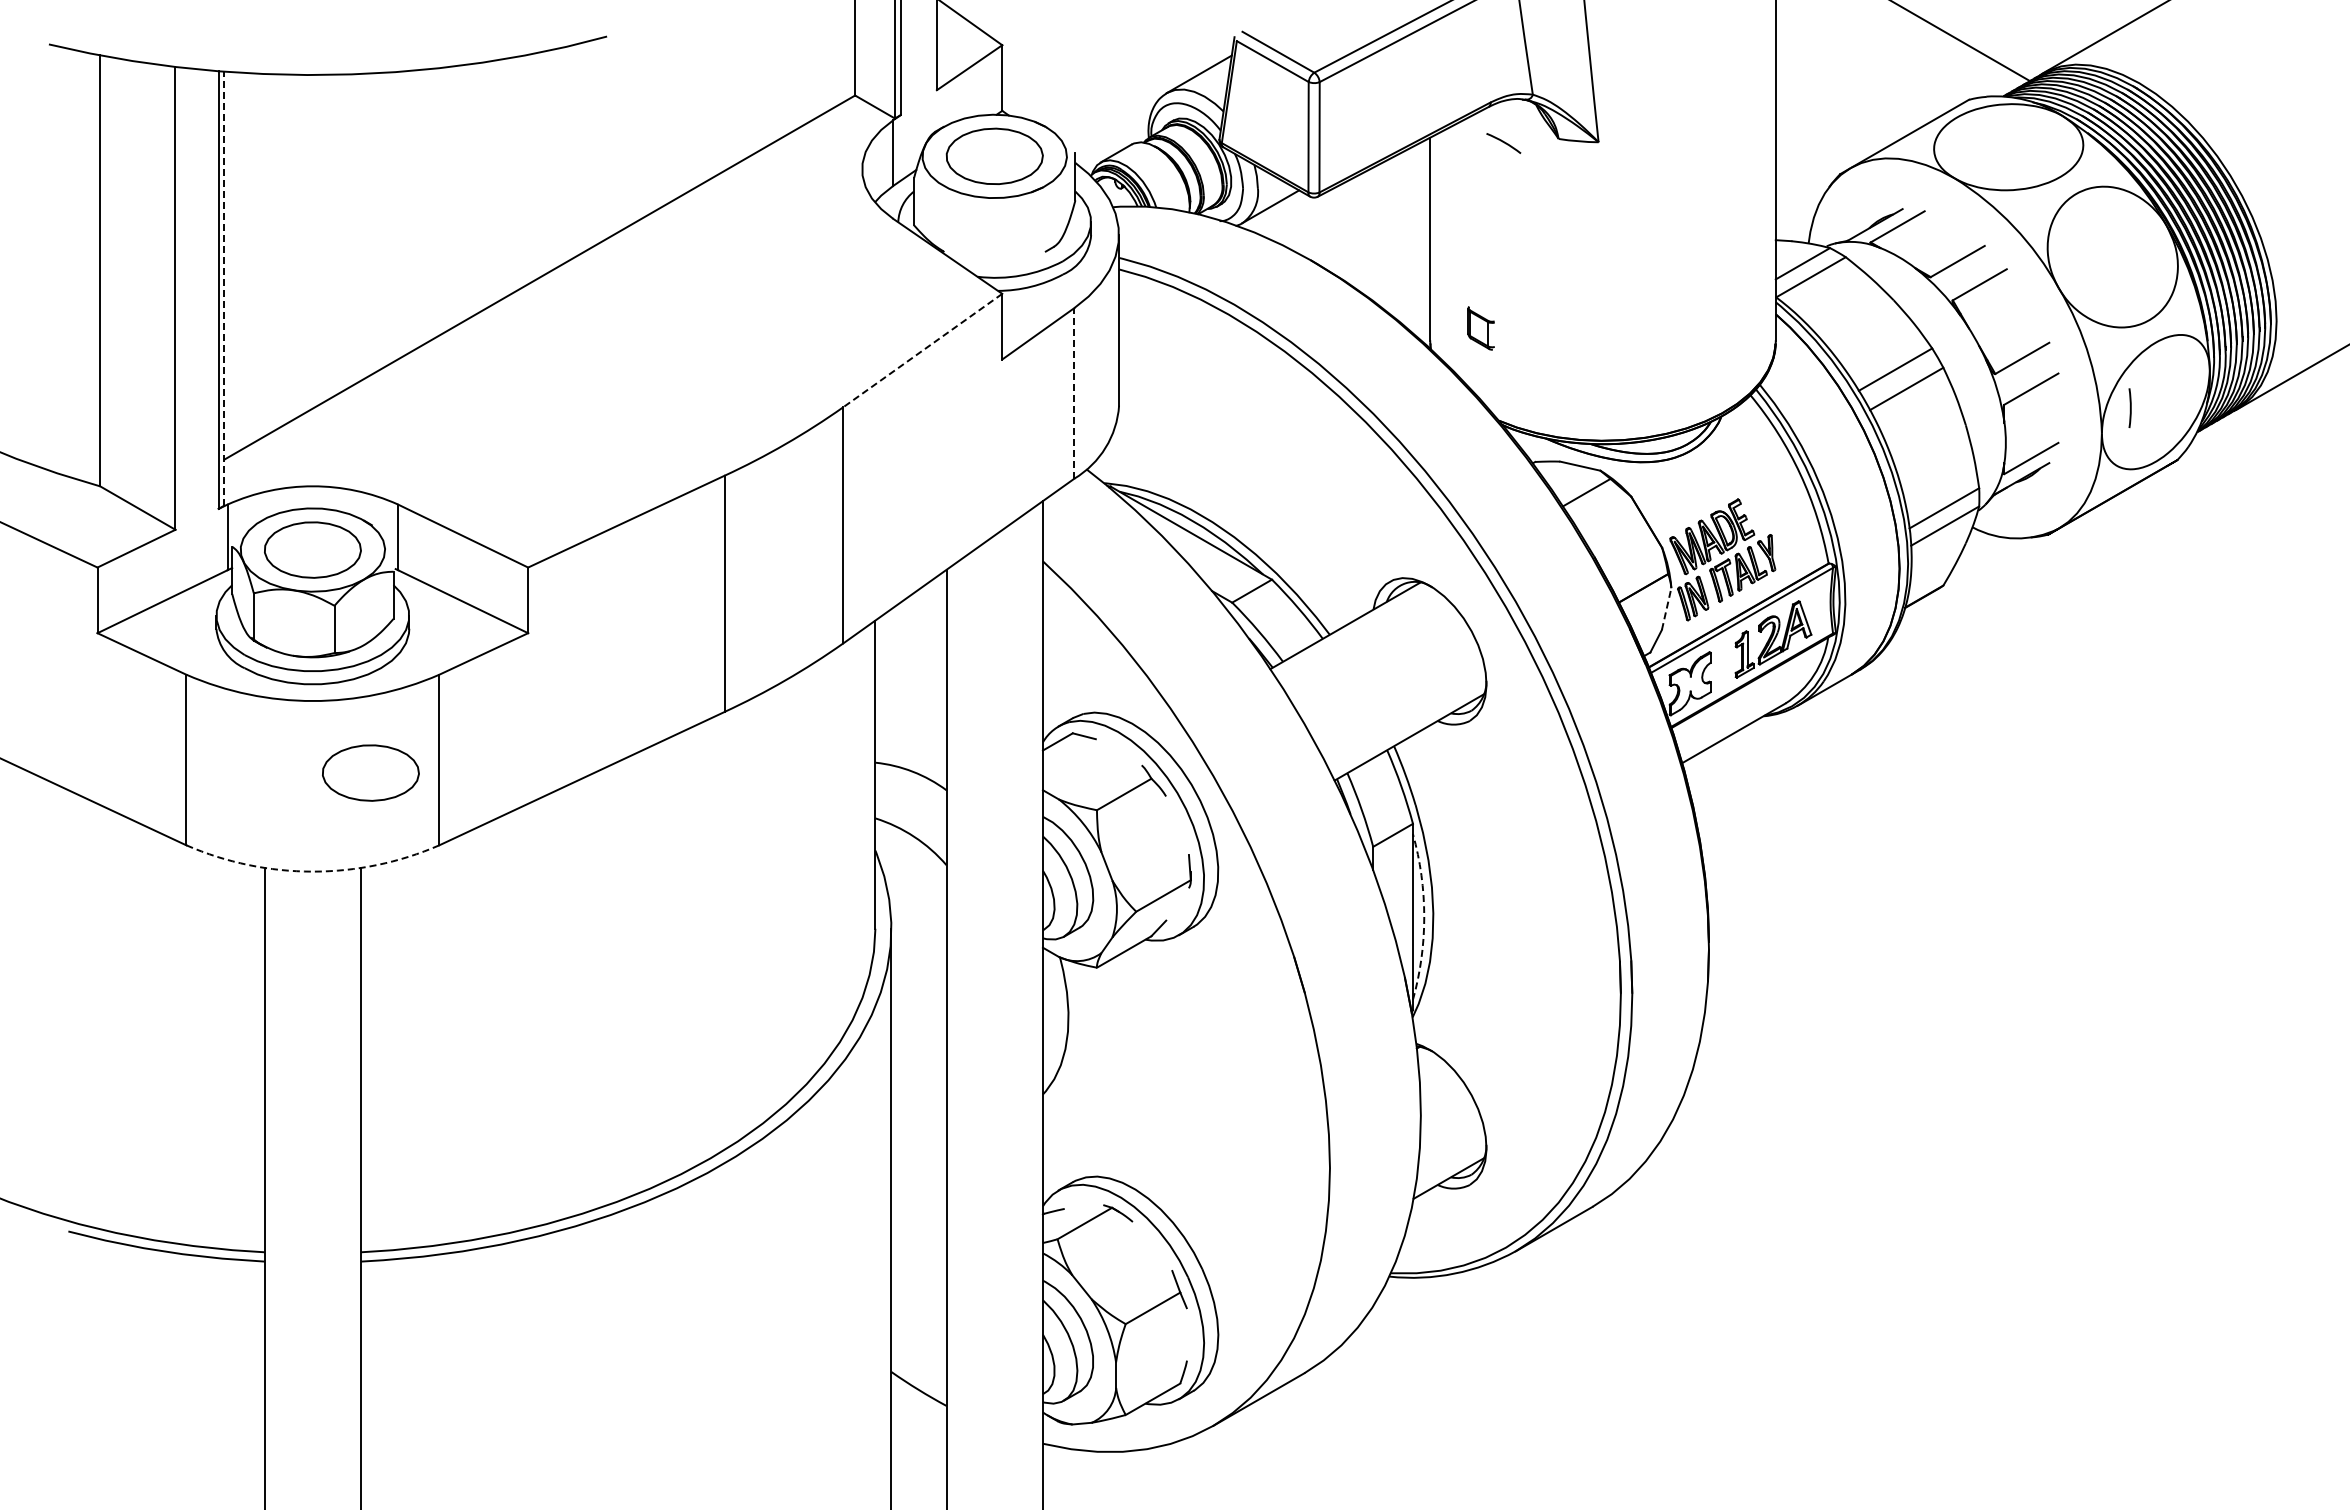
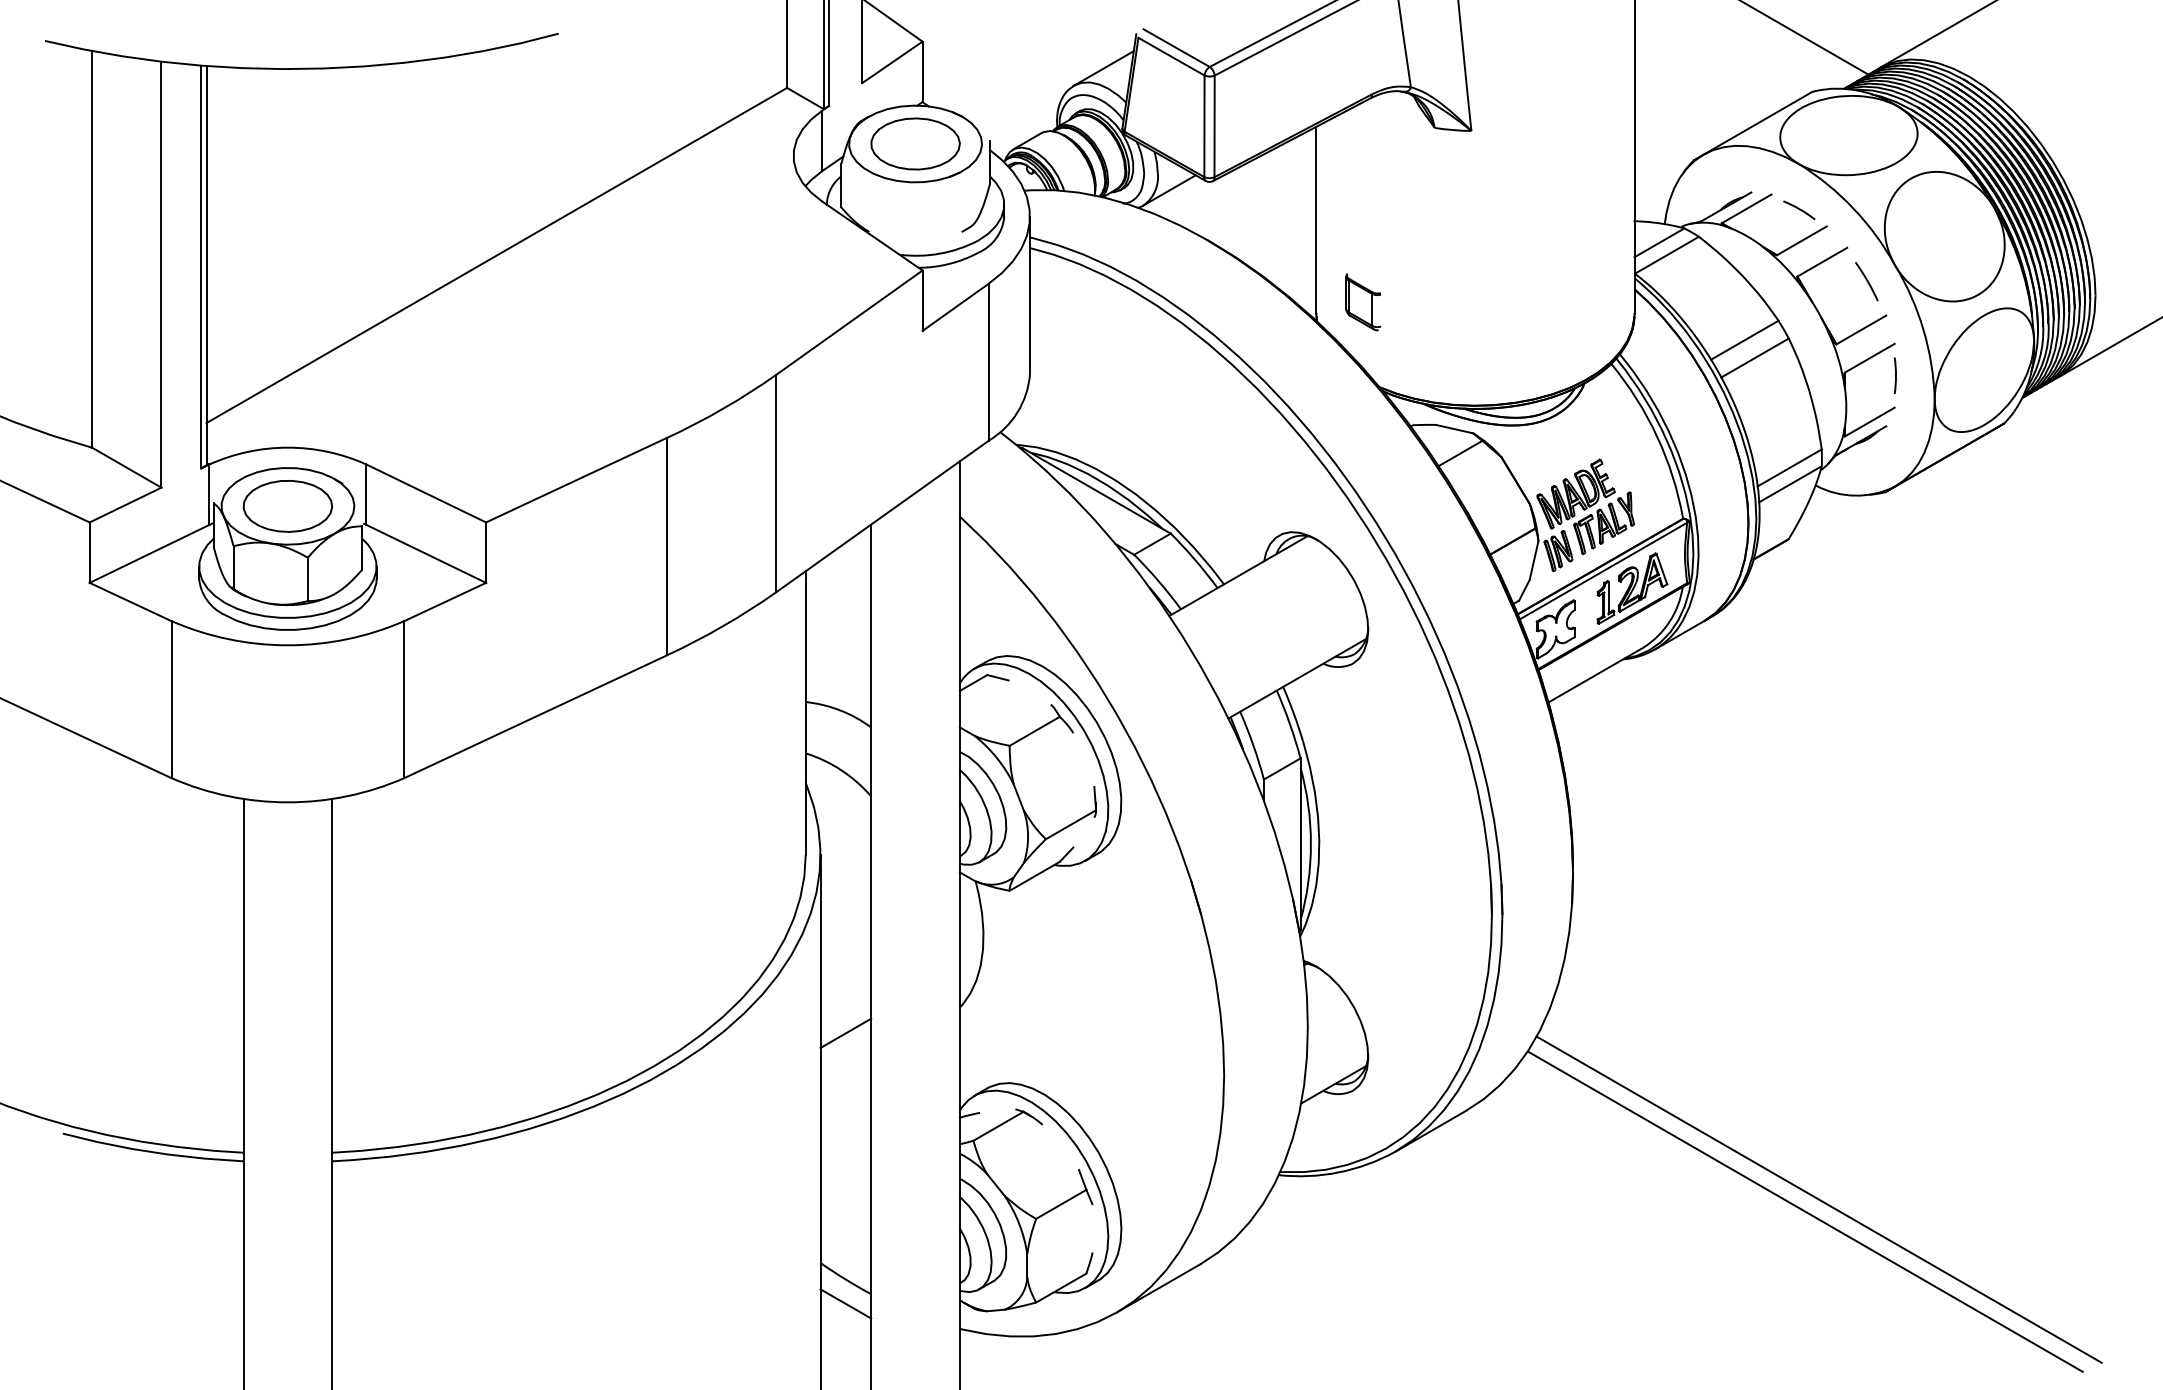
arc: (1503, 142) -> (1799, 209), moved
line: (224, 288) -> (206, 265), dashed -> solid
arc: (2027, 304) -> (1866, 280), added
part: (1481, 328) -> (1363, 302), size x1.43
line: (922, 350) -> (849, 322), dashed -> solid
line: (1074, 392) -> (988, 361), dashed -> solid
line: (2129, 407) -> (1894, 375), moved
line: (1666, 608) -> (1533, 560), dashed -> solid
part: (370, 772) -> (340, 711), removed
arc: (312, 871) -> (287, 802), dashed -> solid
arc: (1424, 916) -> (1311, 843), dashed -> solid
line: (918, 1122) -> (845, 1033), added
line: (1976, 1303) -> (1819, 1199), added
line: (1960, 1316) -> (1804, 1211), added
line: (918, 1416) -> (845, 1303), added

